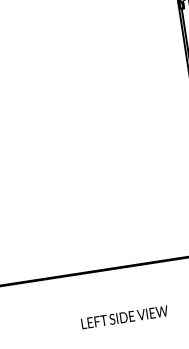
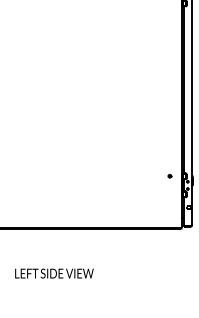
text: (124, 317) -> (54, 273), moved

